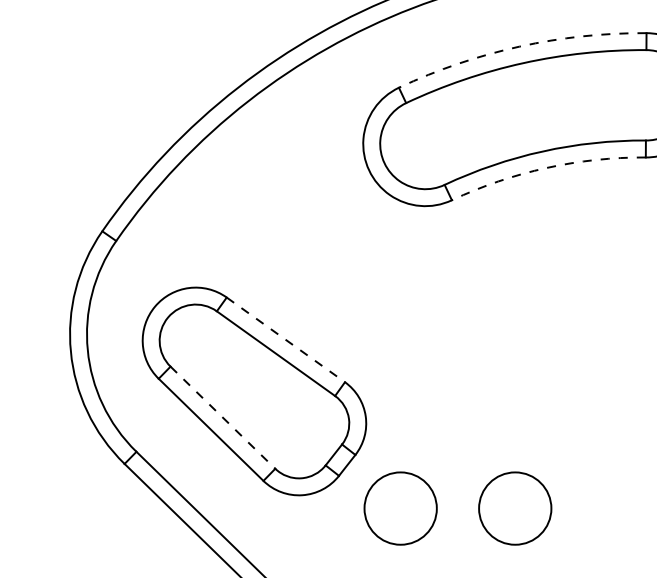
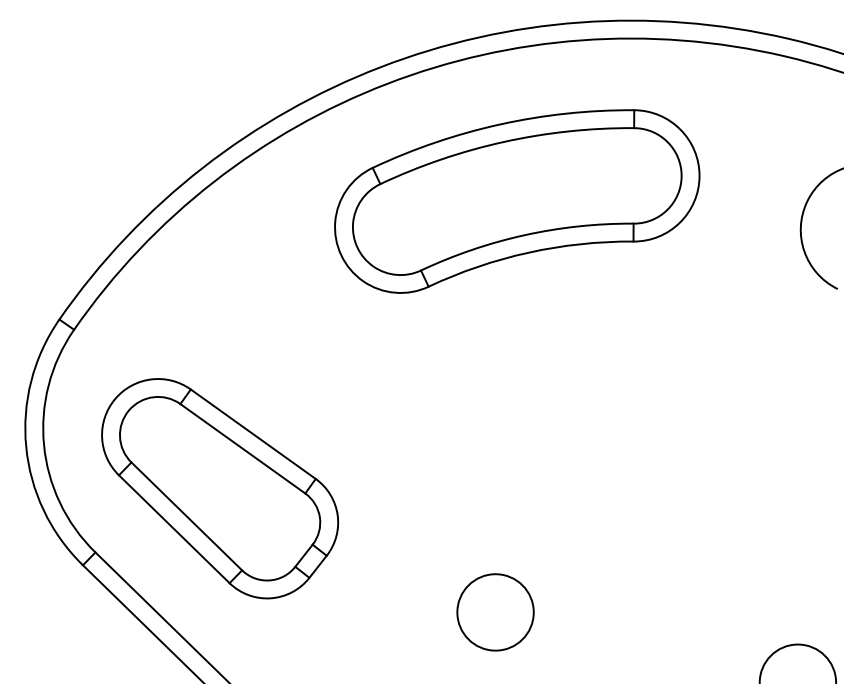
arc: (519, 46) -> (500, 124), dashed -> solid
arc: (546, 167) -> (528, 252), dashed -> solid
line: (286, 340) -> (253, 434), dashed -> solid
line: (223, 417) -> (187, 516), dashed -> solid
circle: (400, 508) -> (374, 612), removed

